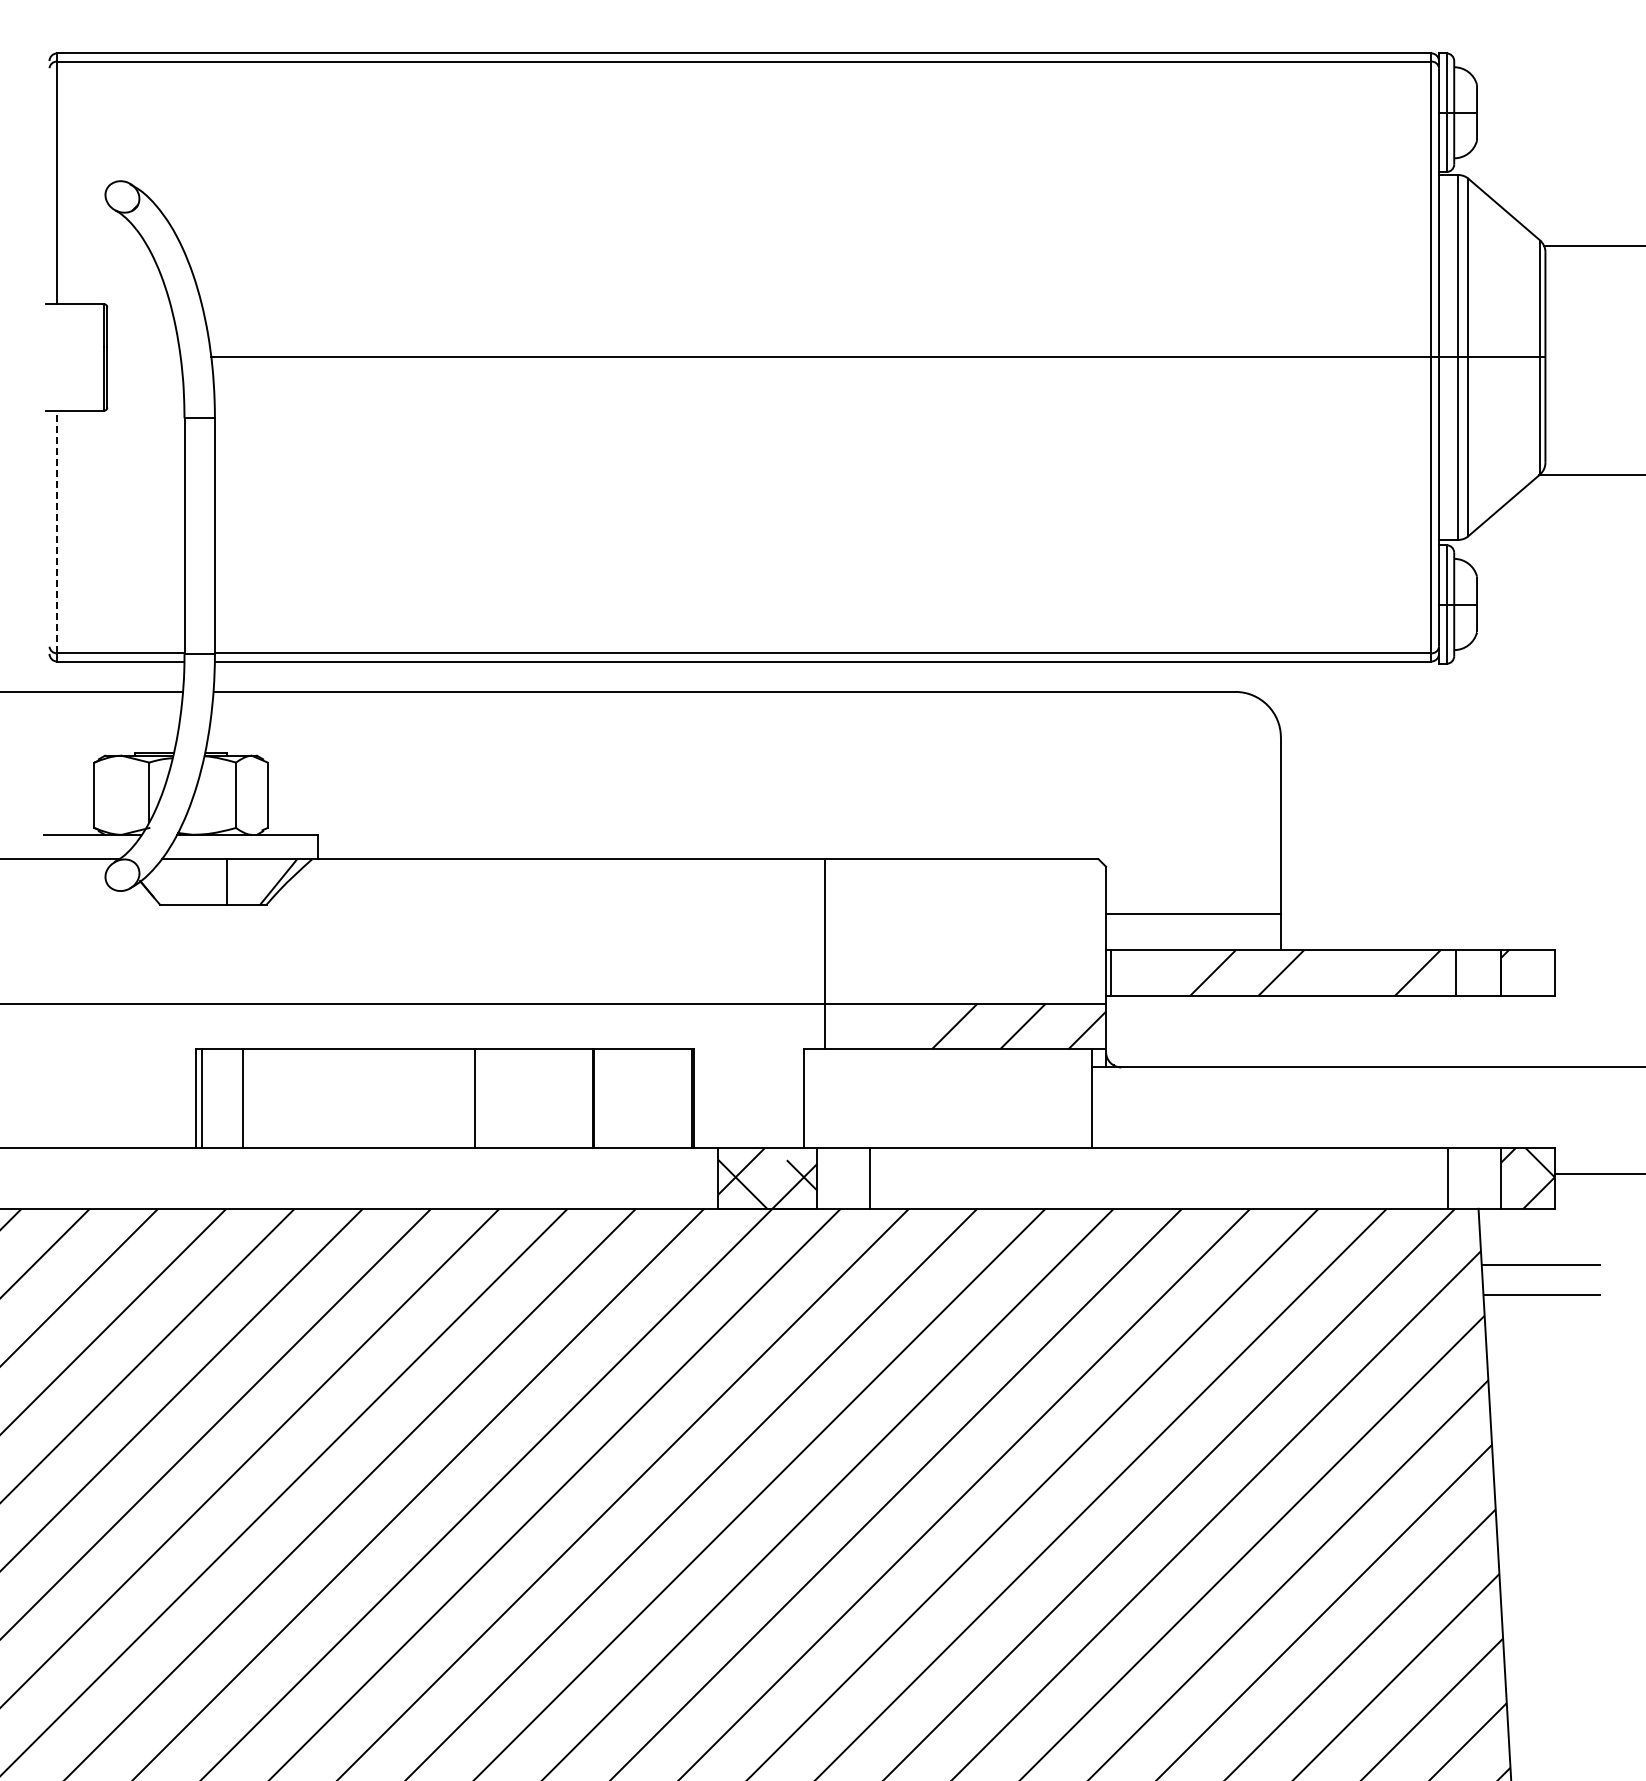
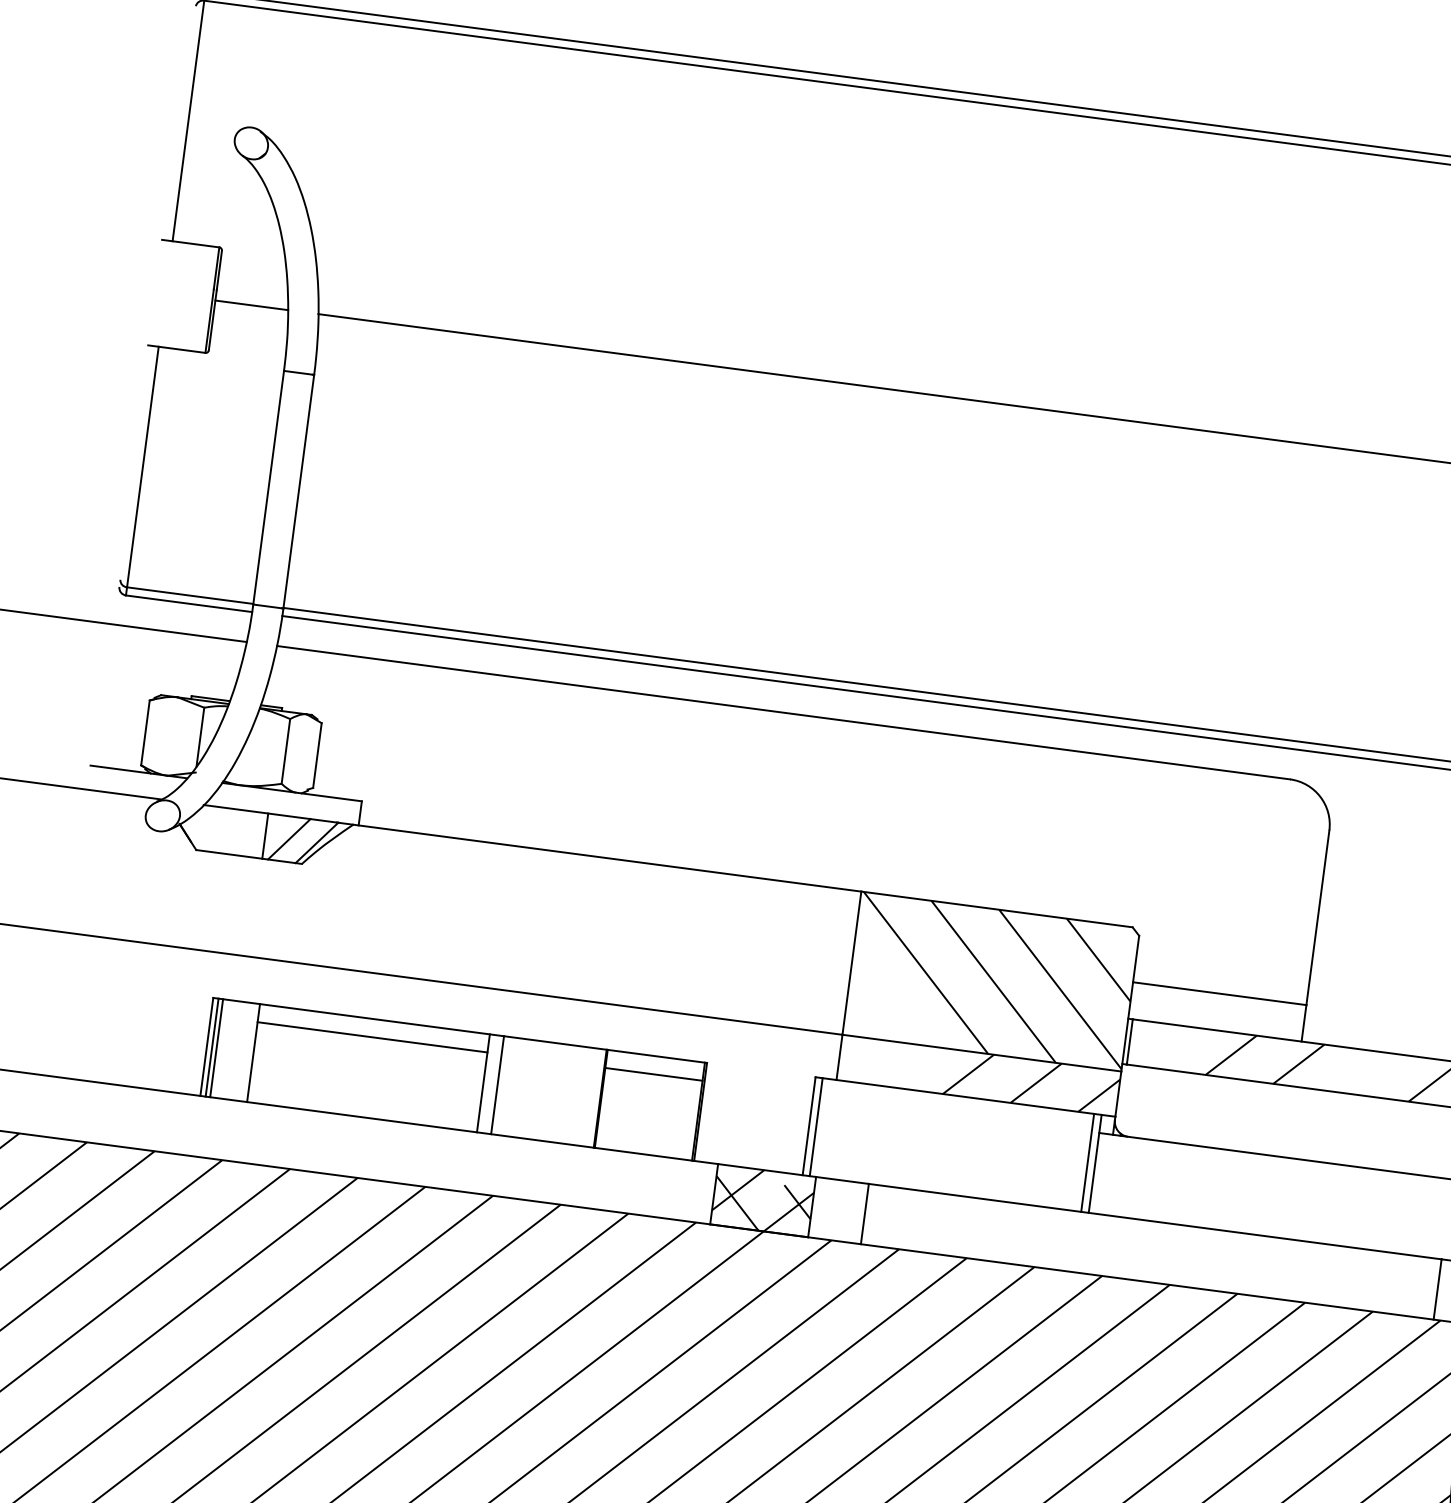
line: (143, 357) -> (251, 305), added
line: (57, 531) -> (143, 466), dashed -> solid
line: (250, 881) -> (288, 838), added
hatch: (966, 931) -> (992, 981), added
line: (359, 1067) -> (372, 1037), added
line: (643, 1067) -> (654, 1074), added
line: (206, 1098) -> (217, 1048), added
line: (489, 1098) -> (497, 1085), added
line: (810, 1098) -> (815, 1127), added
line: (1084, 1098) -> (1087, 1162), added

